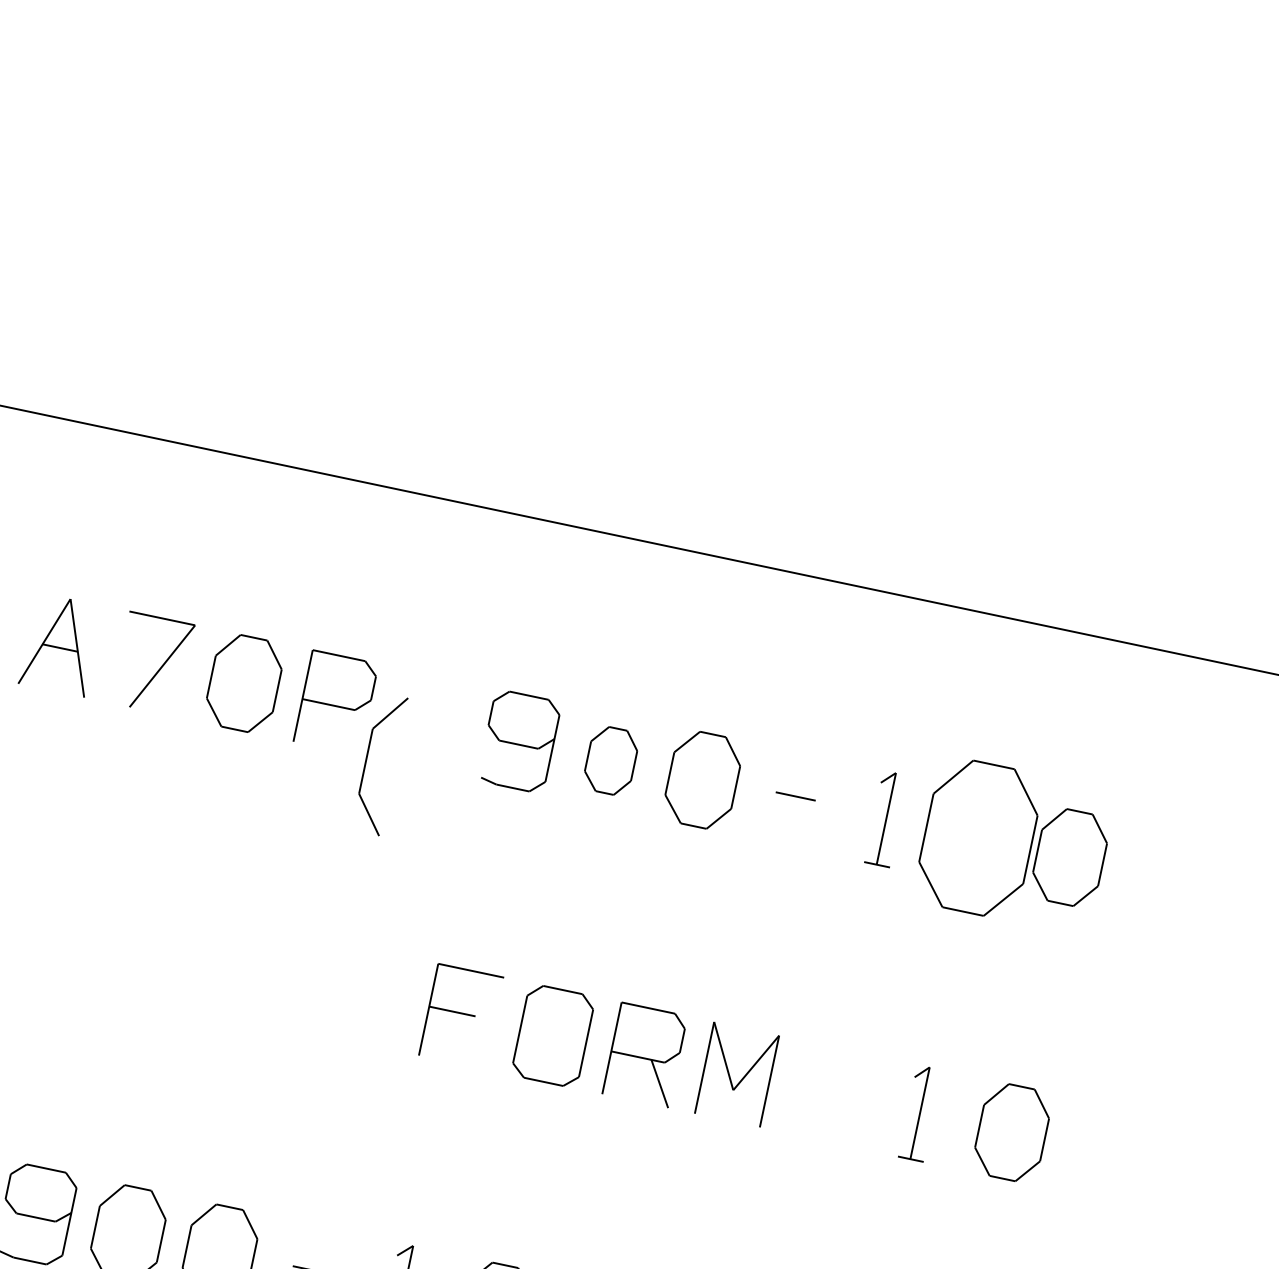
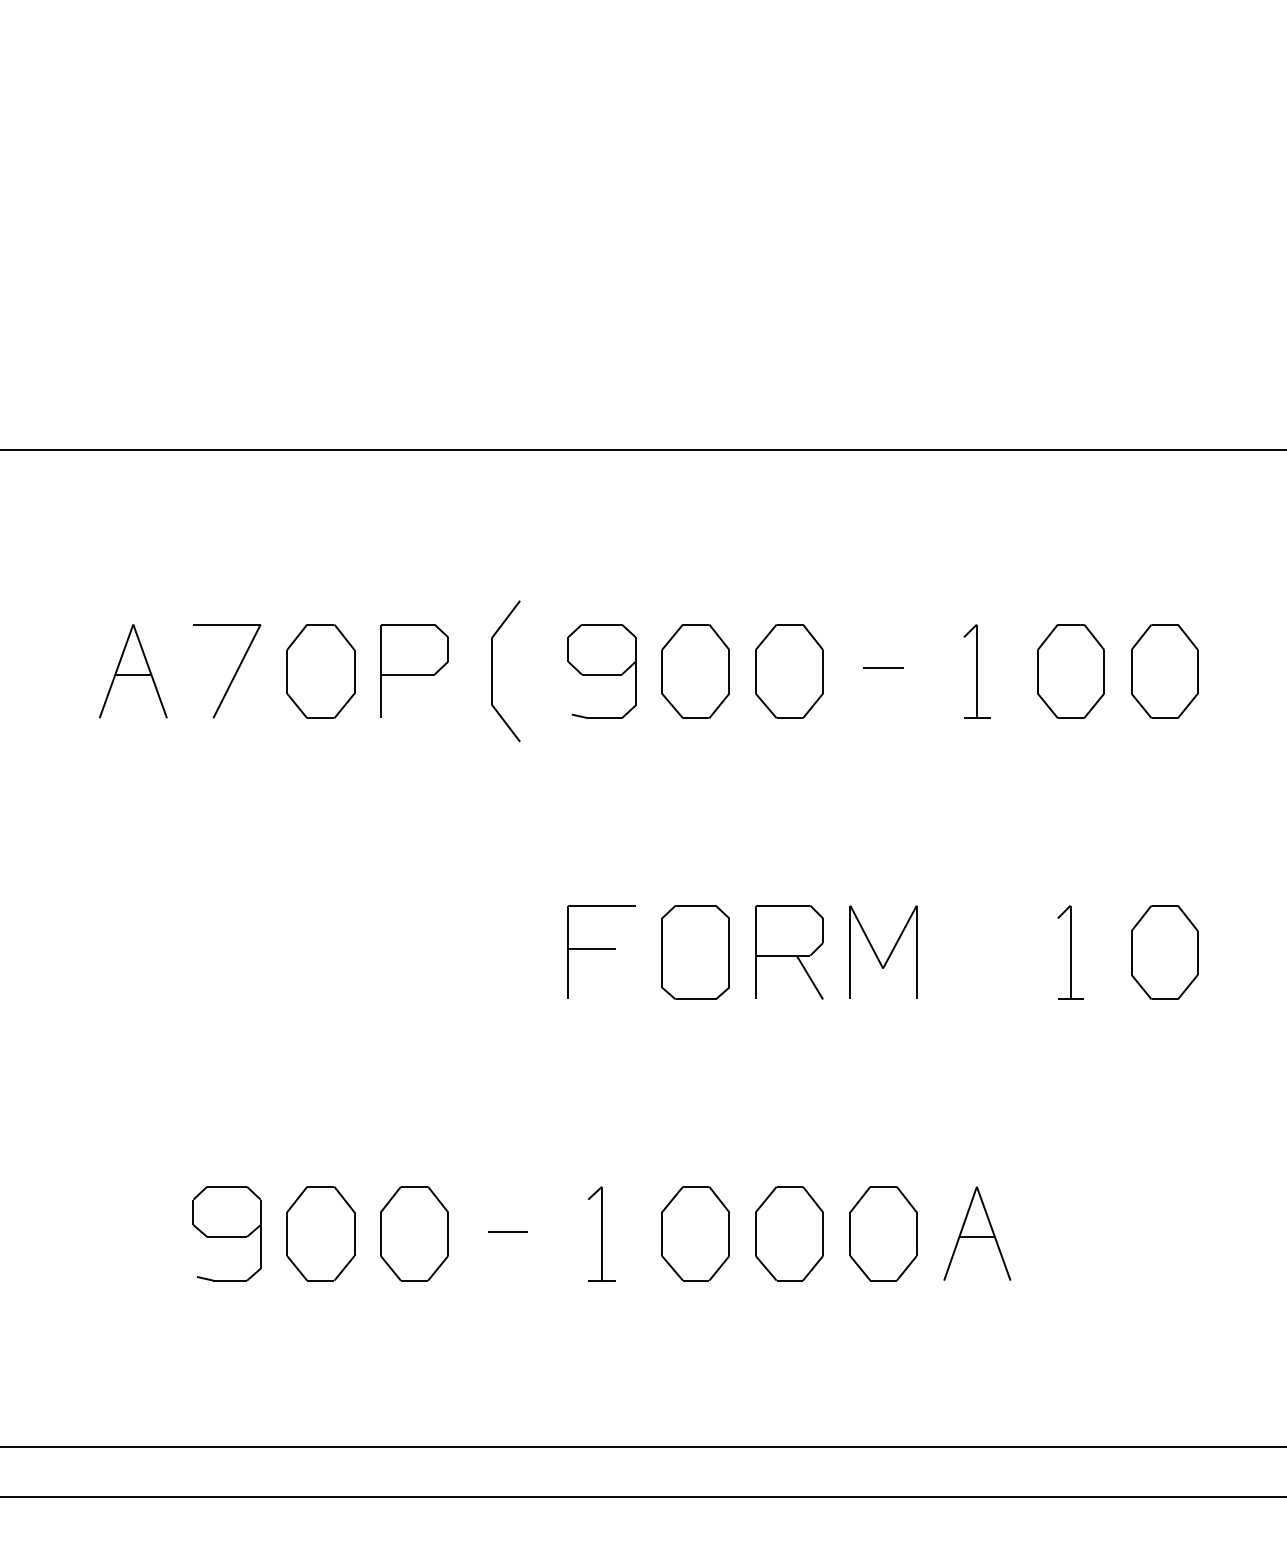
part: (610, 760) -> (695, 671), size x1.43
part: (366, 761) -> (492, 671), moved
part: (977, 838) -> (1070, 671), size x0.62

